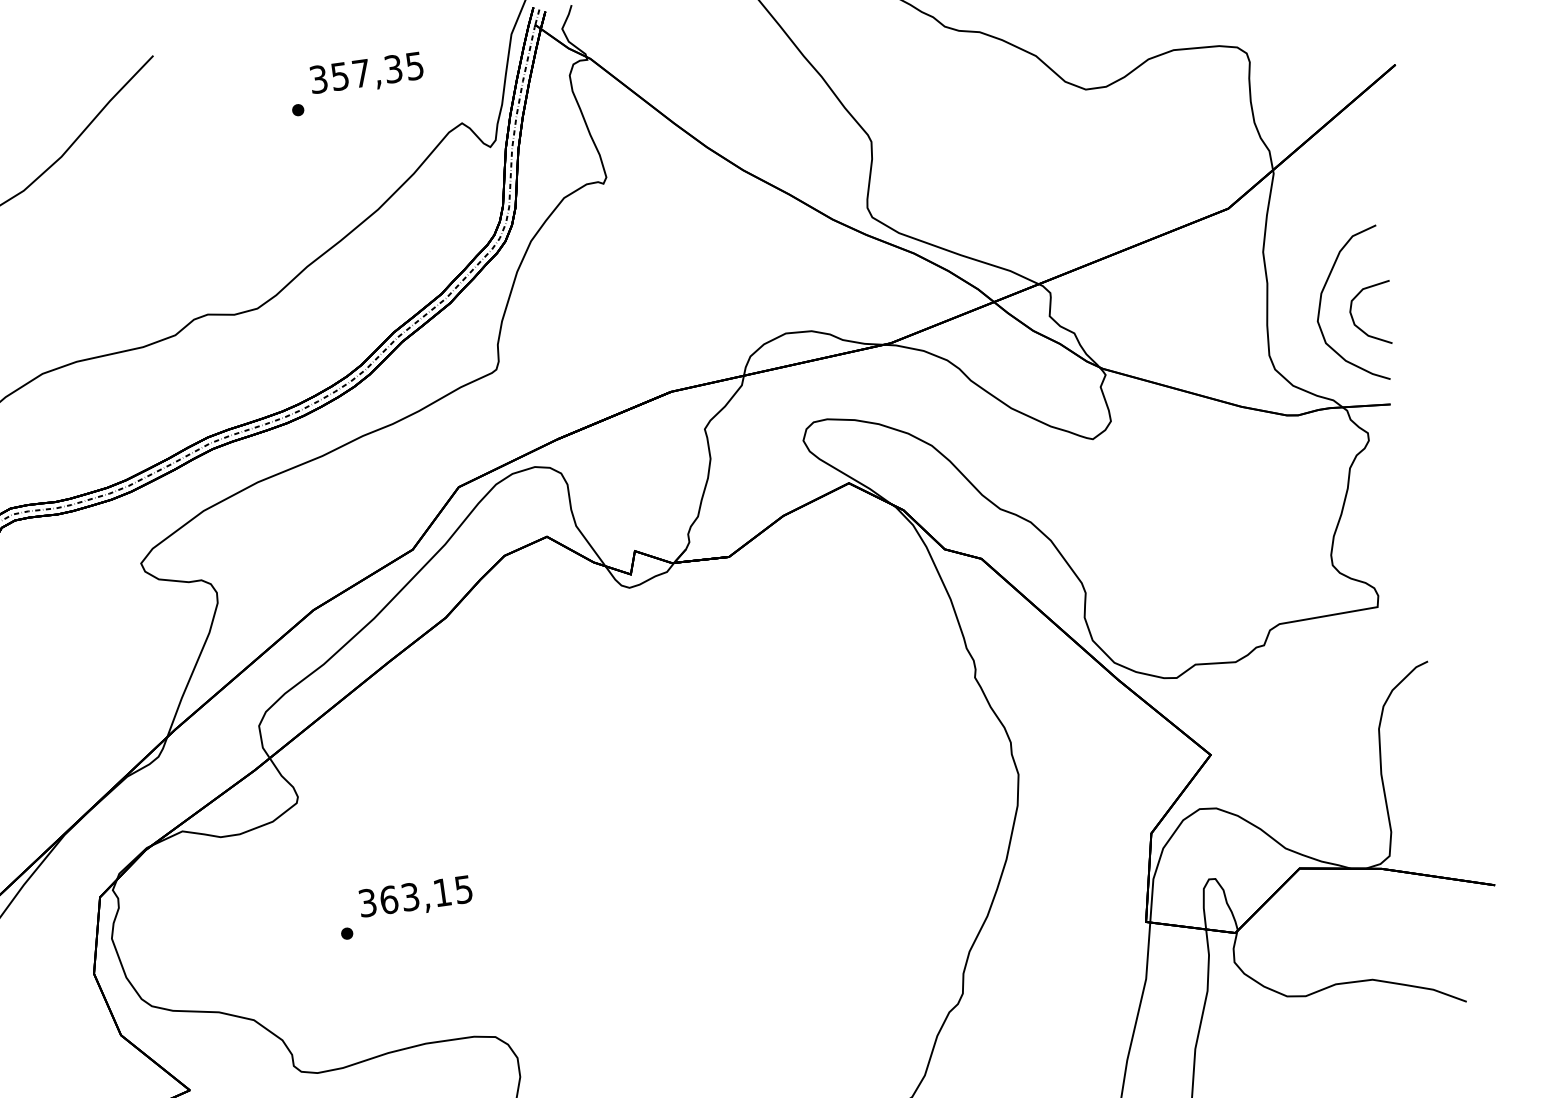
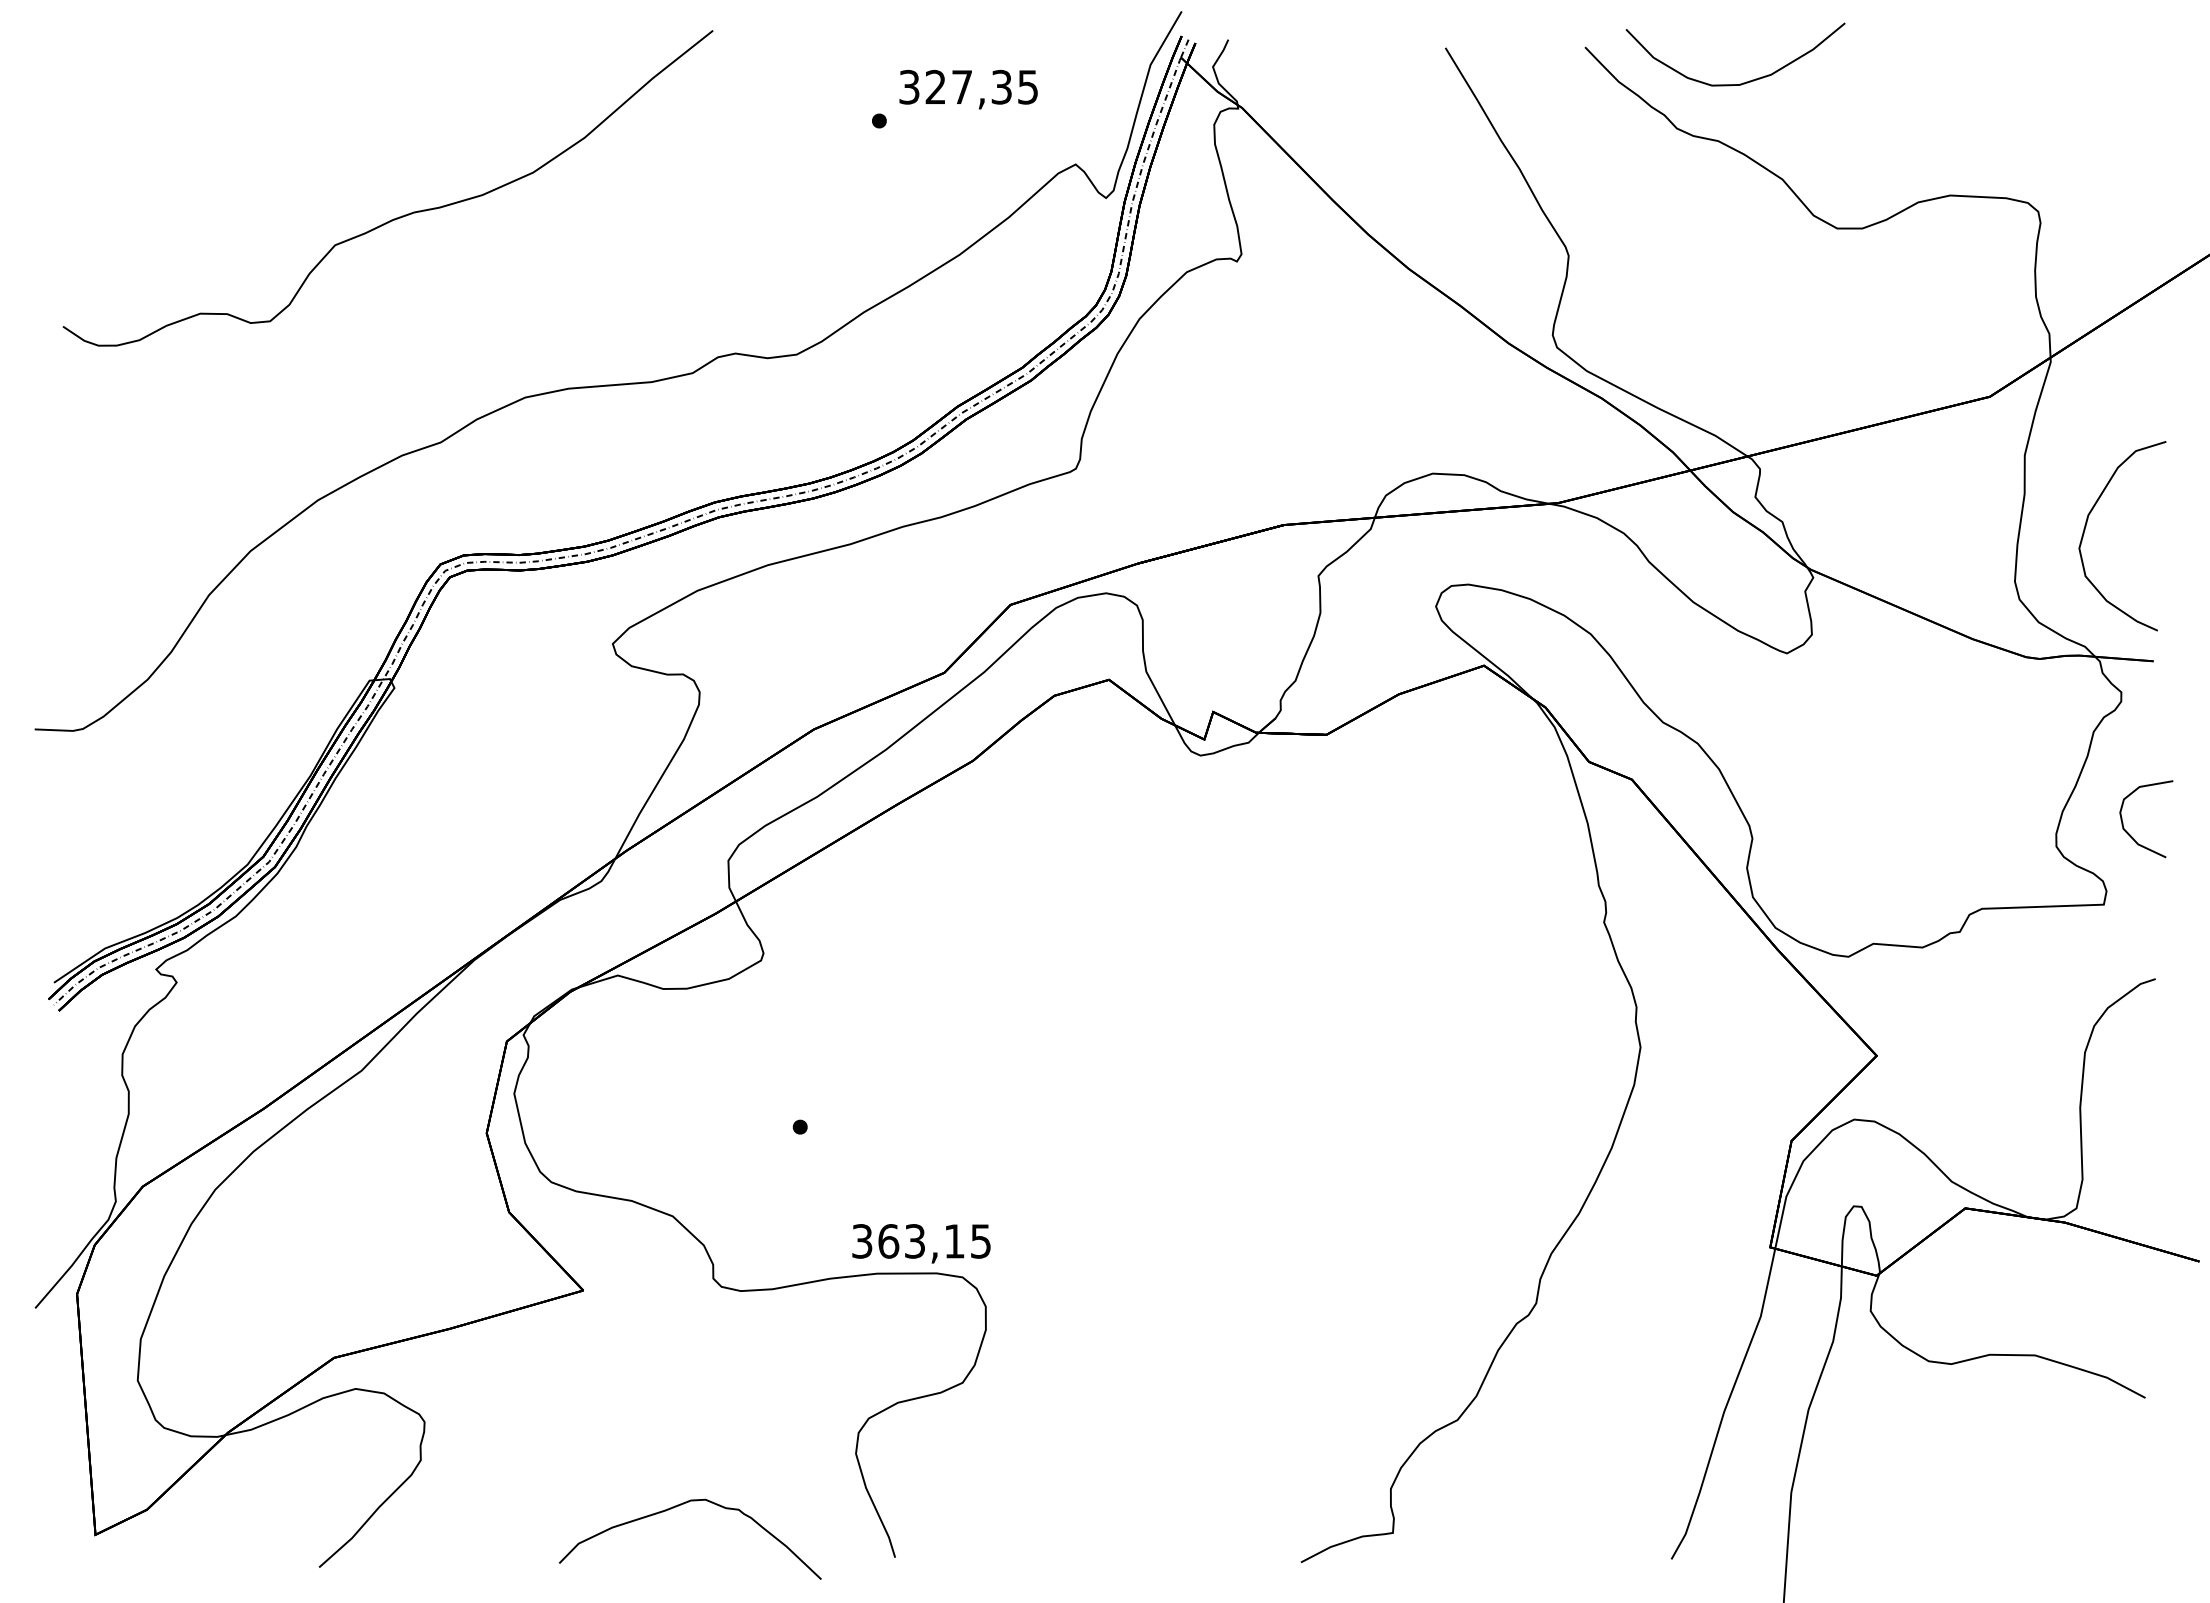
text: (339, 75) -> (935, 86), 357,35 -> 327,35
curve: (1361, 328) -> (2130, 834), moved
text: (415, 898) -> (921, 1243), moved

